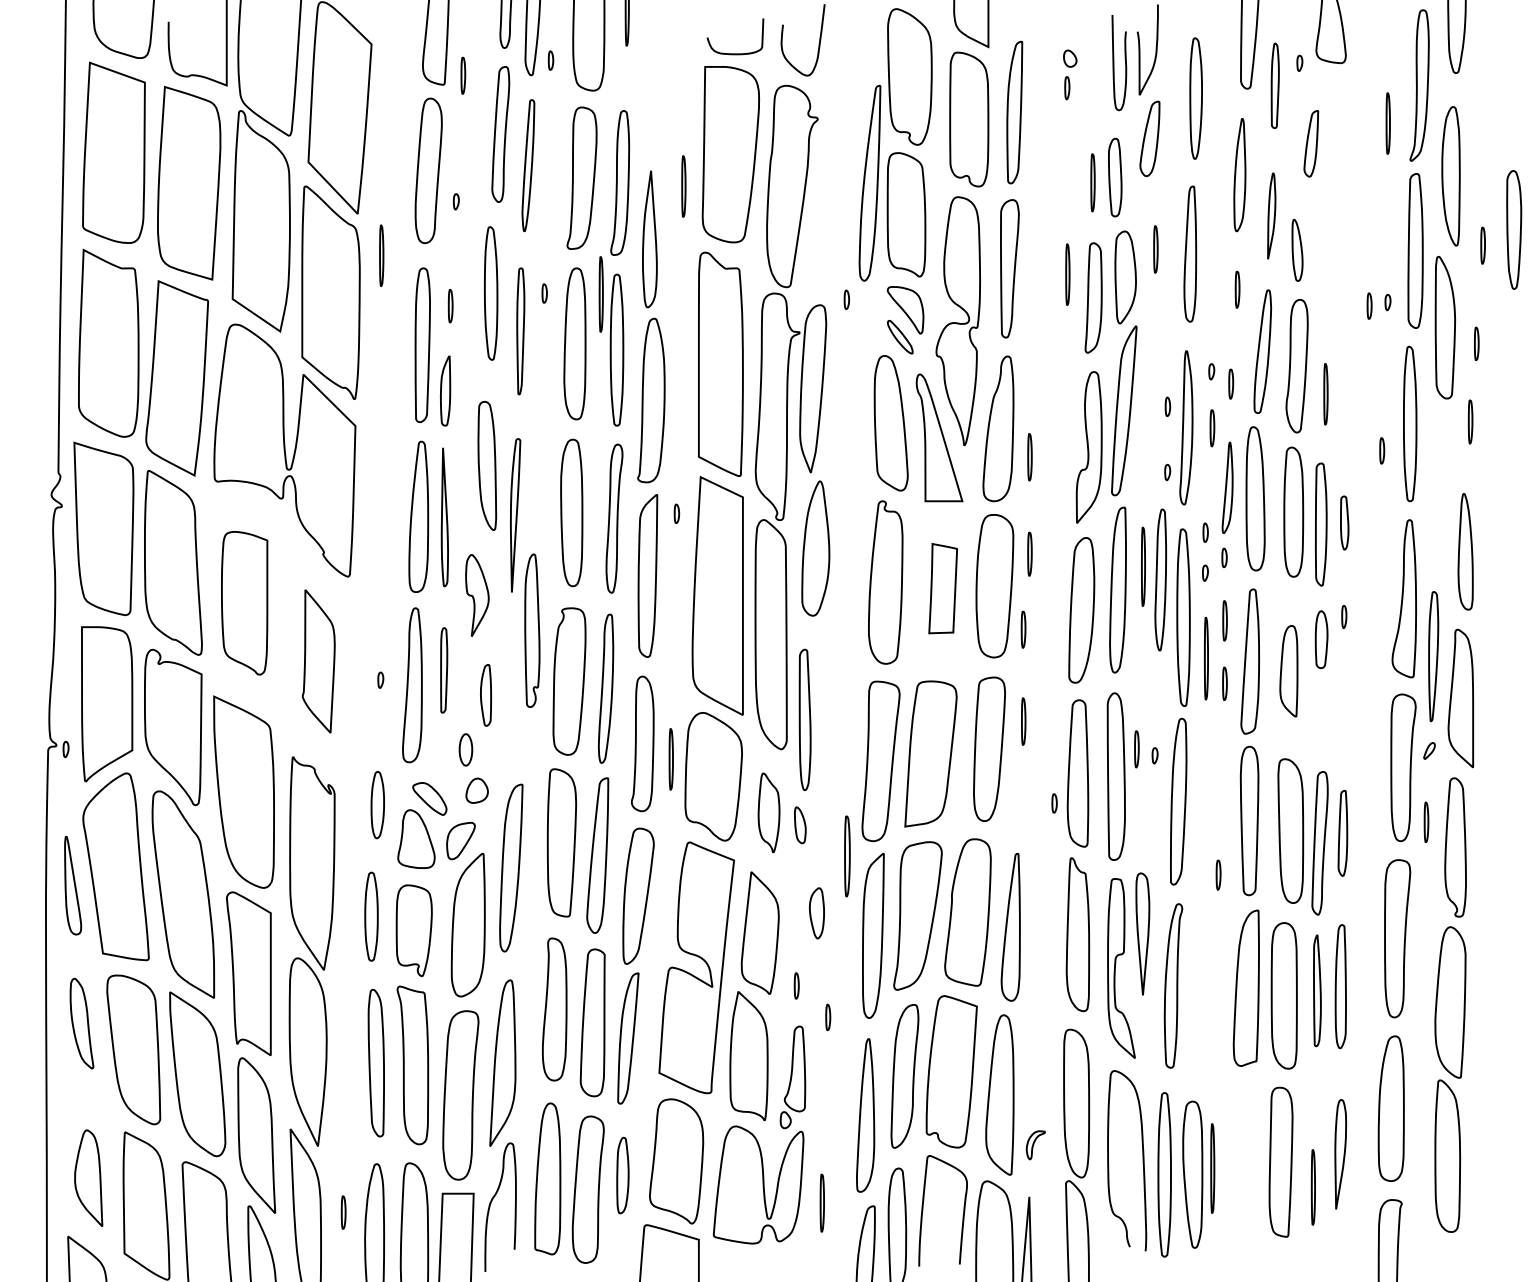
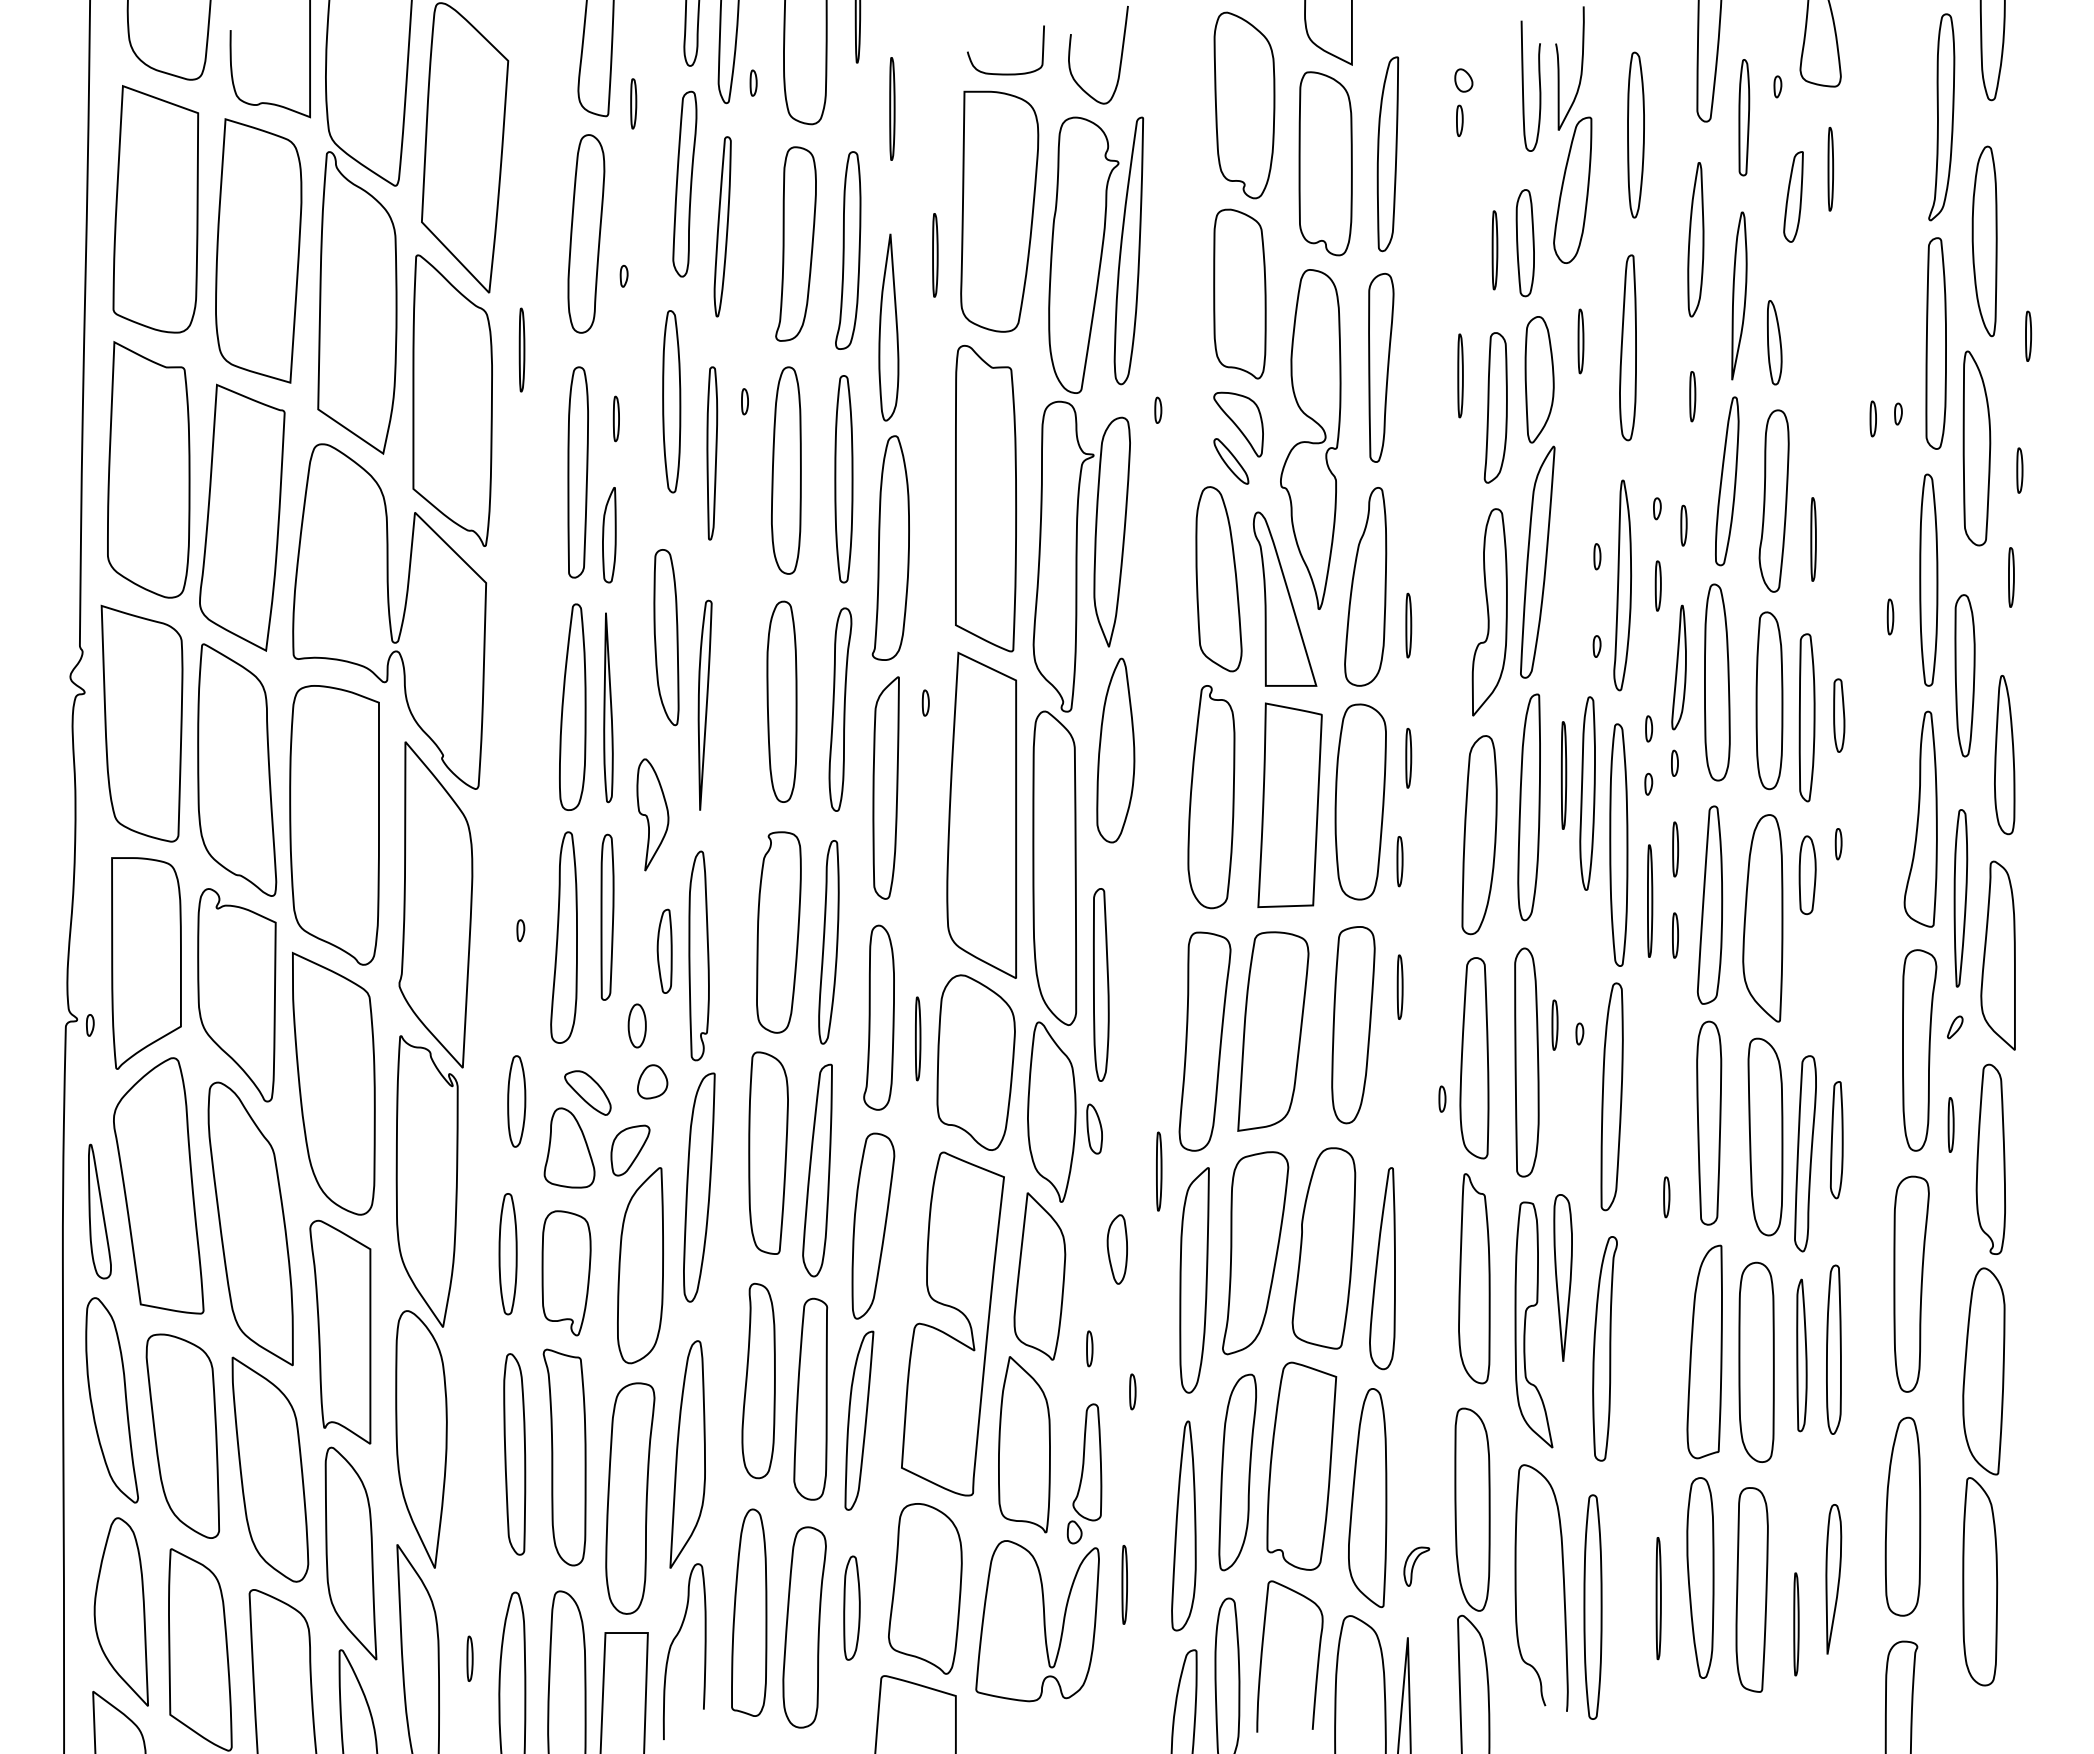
part: (1388, 123) -> (1830, 168), moved
part: (1149, 138) -> (1572, 189), size x1.43
part: (869, 182) -> (1128, 250), moved
part: (1271, 215) -> (1739, 295), size x1.43
part: (1513, 229) -> (1964, 675), moved
part: (601, 294) -> (892, 108), moved
part: (942, 588) -> (1289, 805), size x1.67
part: (244, 603) -> (334, 825), size x1.43
part: (531, 630) -> (698, 955), moved
part: (318, 661) -> (435, 904), size x1.67
part: (444, 669) -> (607, 916), size x1.43
part: (1288, 671) -> (1762, 918), size x1.67
part: (768, 812) -> (1051, 1111), size x1.67
part: (847, 856) -> (1159, 1171), size x0.71
part: (81, 1023) -> (111, 1400), size x1.67
part: (1192, 1174) -> (1700, 1577), moved
part: (88, 1177) -> (120, 1611), size x1.43
part: (822, 1202) -> (1124, 1584), moved

